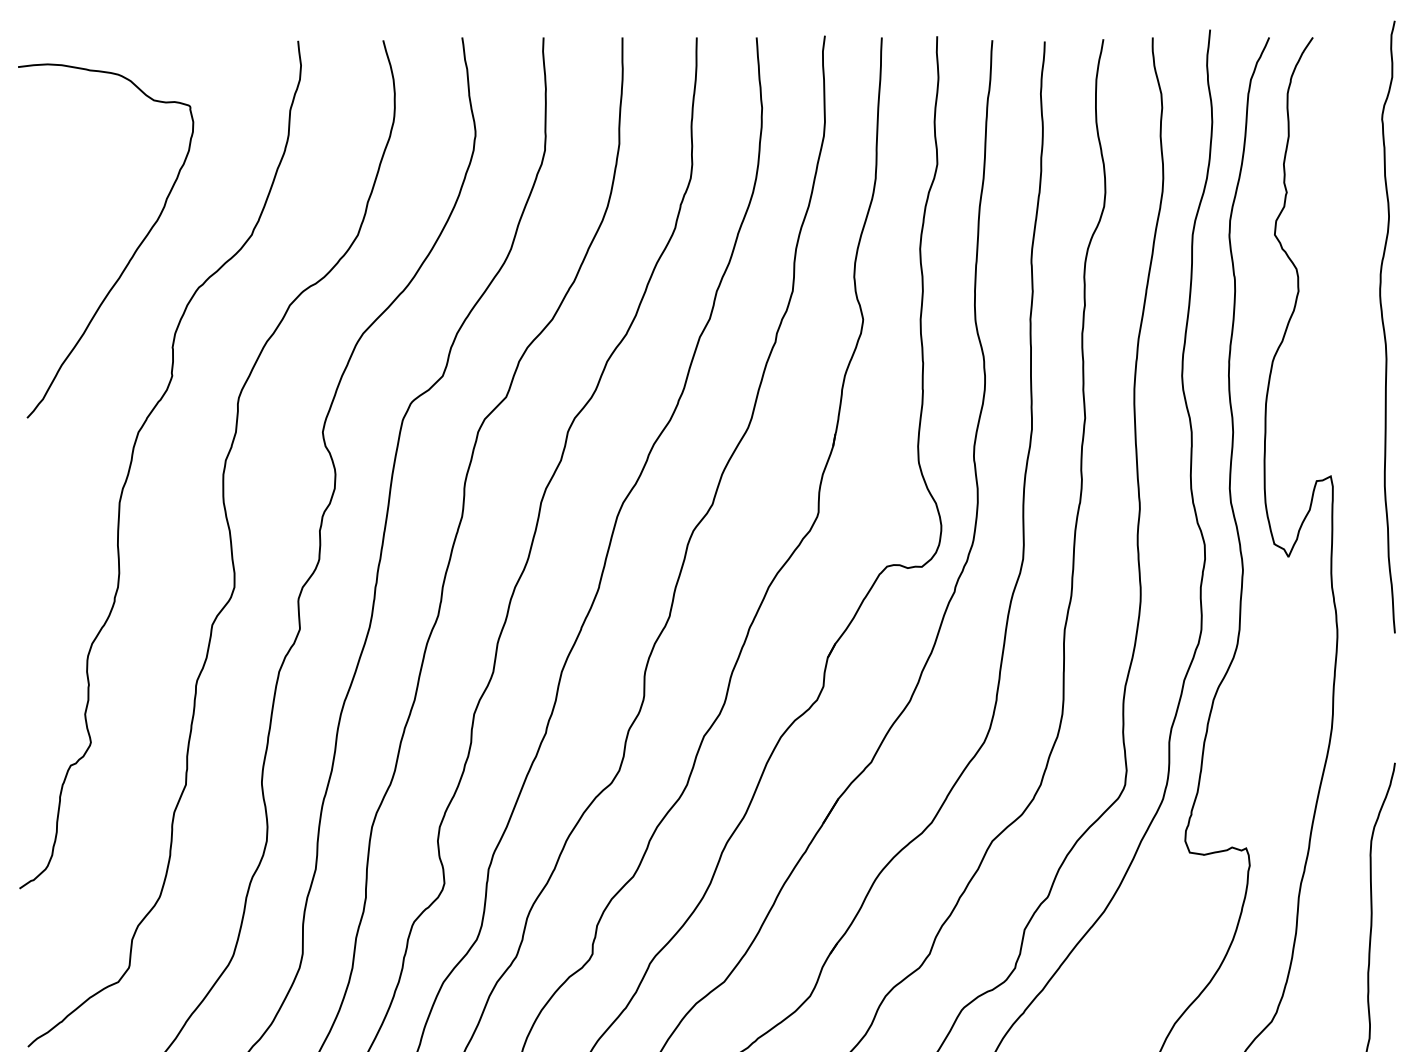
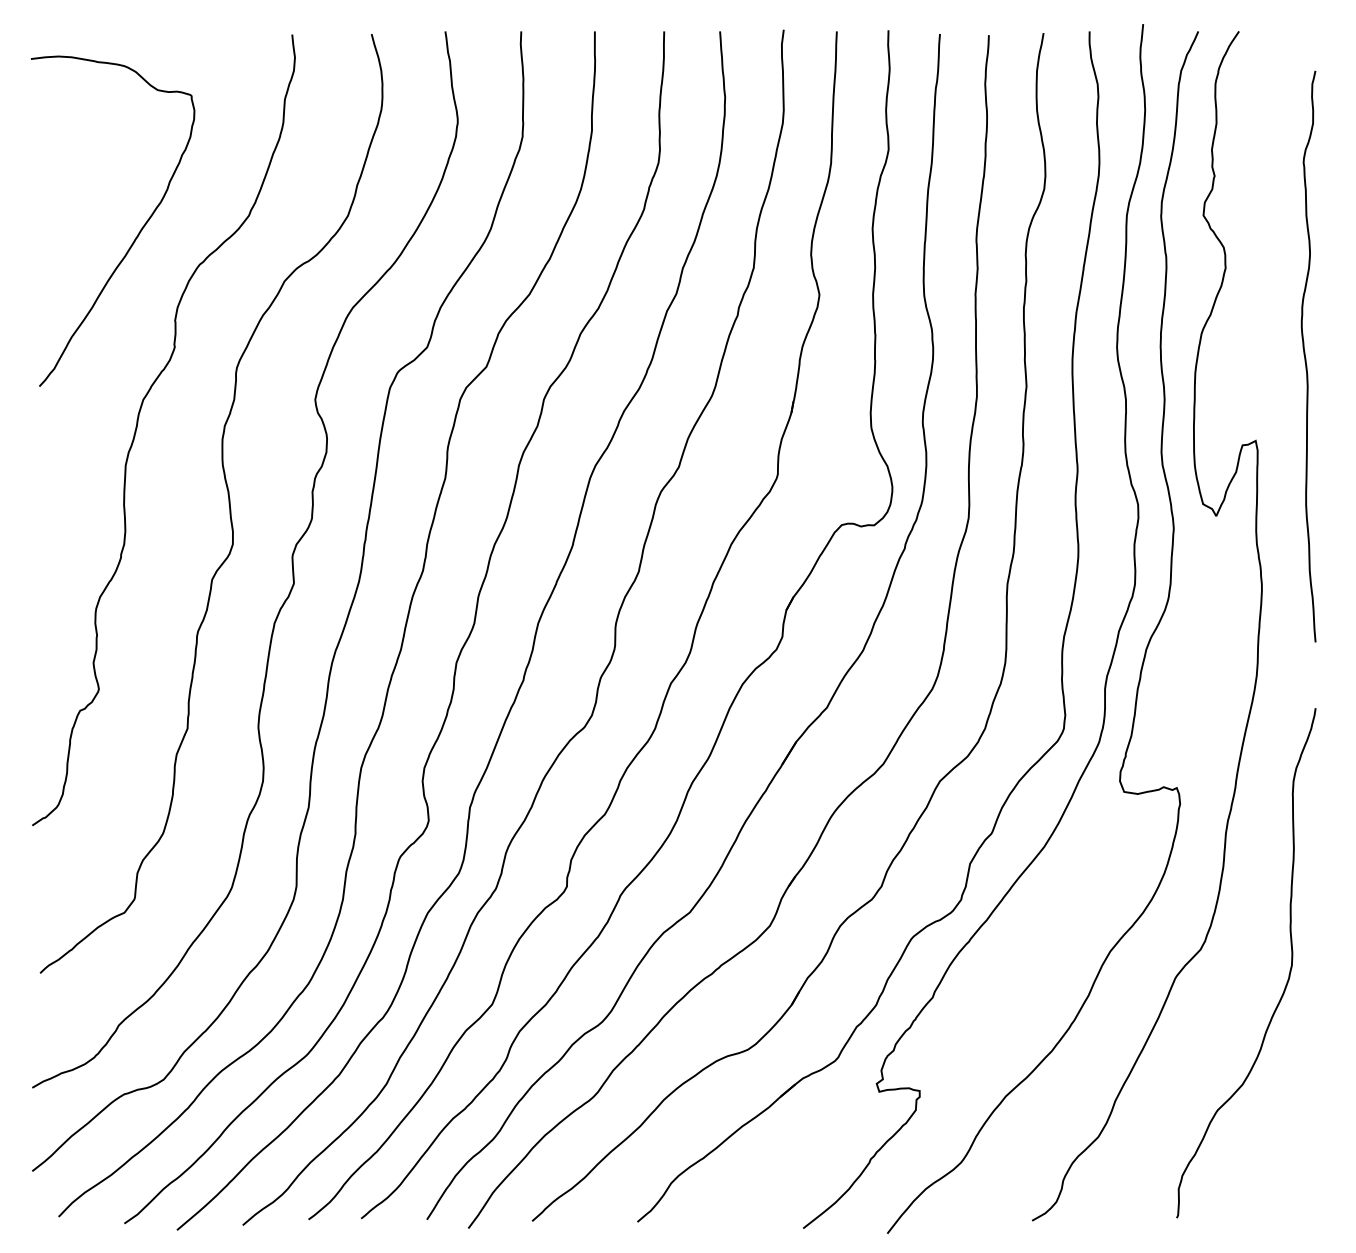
curve: (1385, 329) -> (1306, 358), moved

